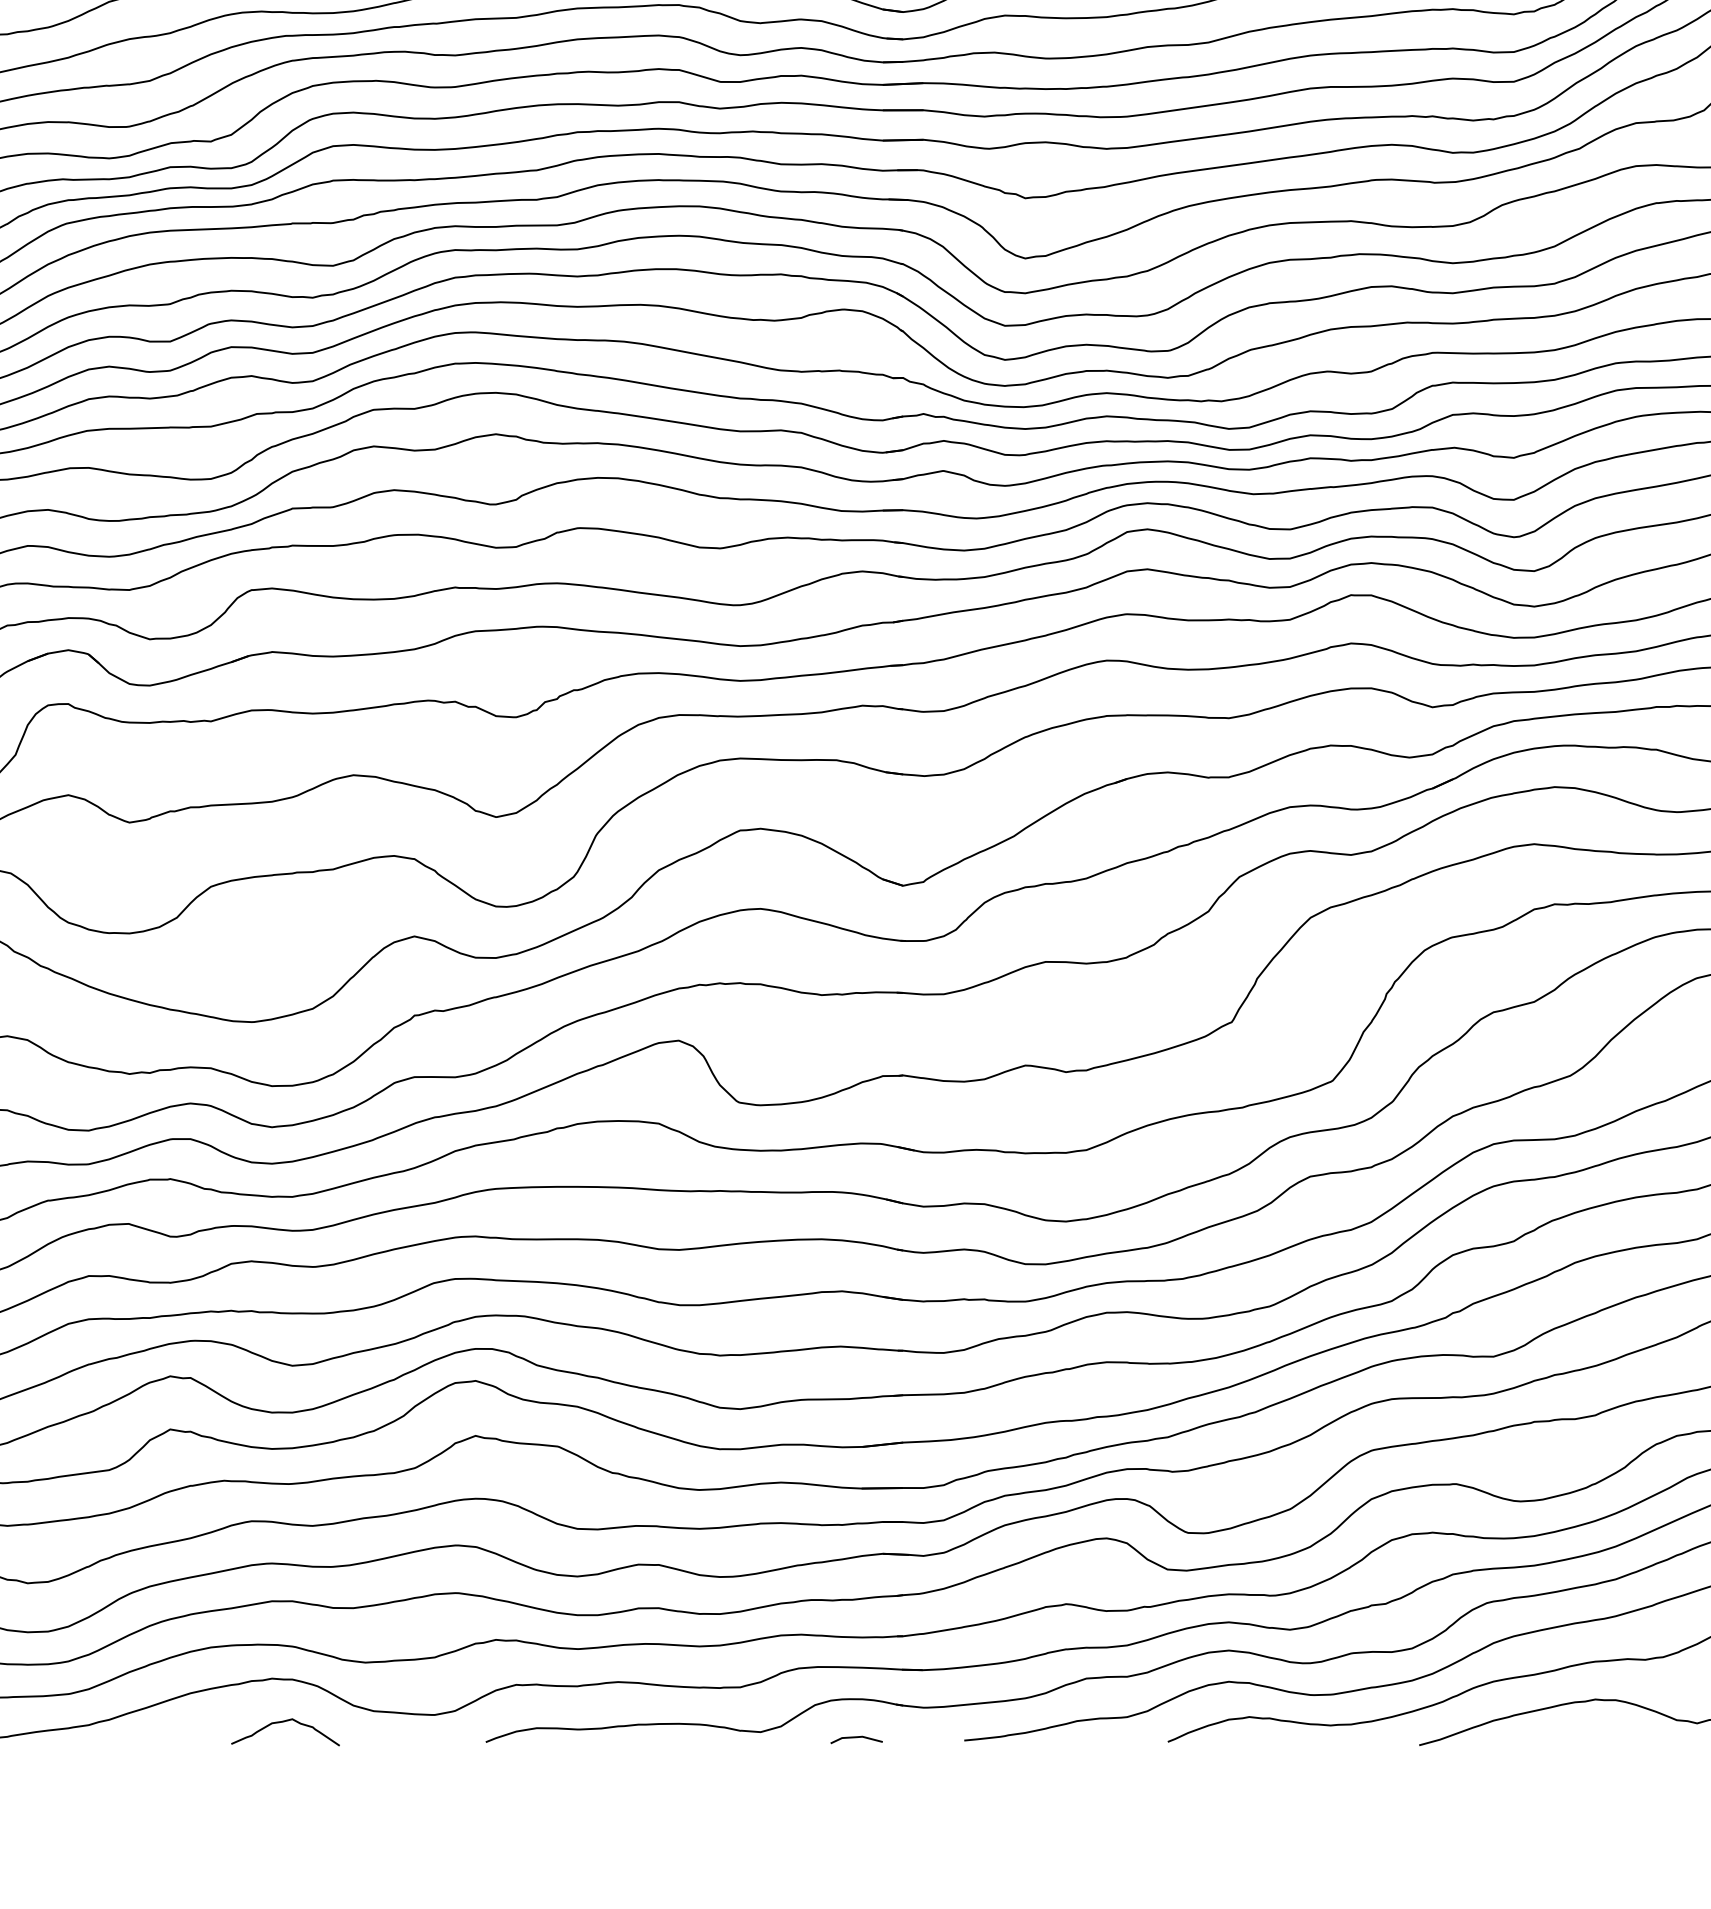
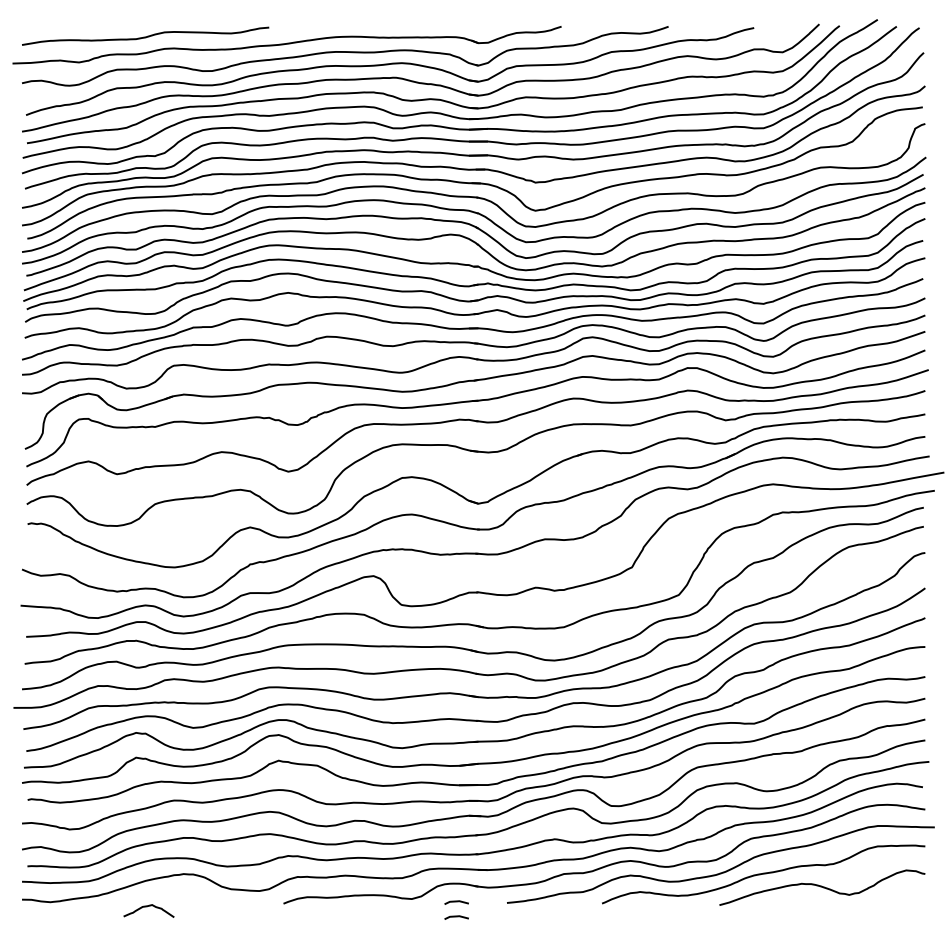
curve: (282, 1724) -> (147, 907), moved
line: (856, 1771) -> (456, 917), added

